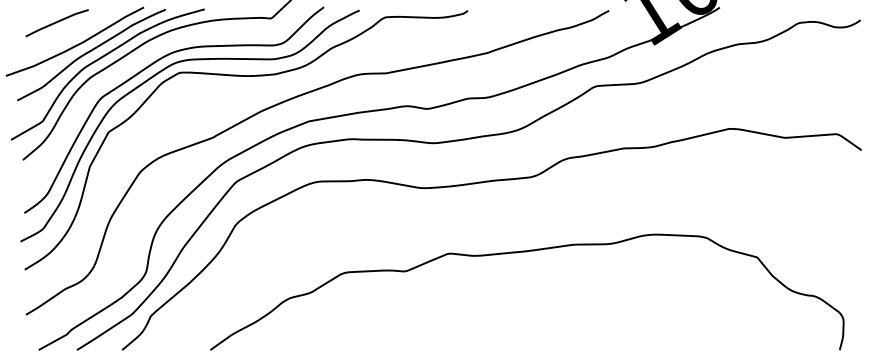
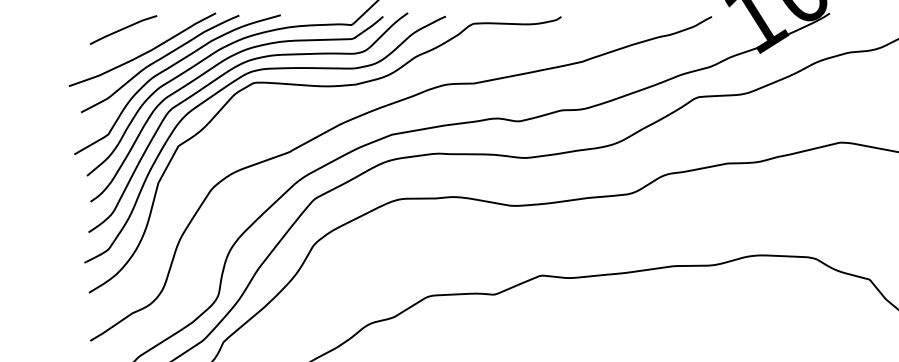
curve: (138, 61) -> (210, 70), added

